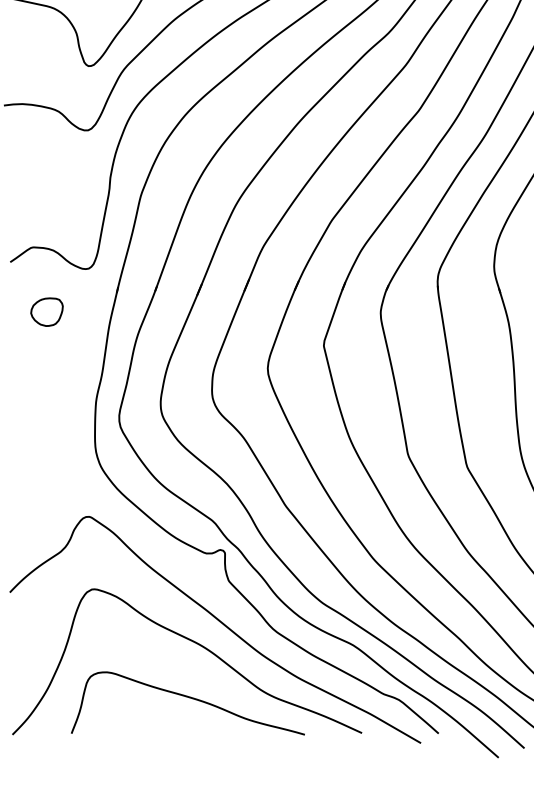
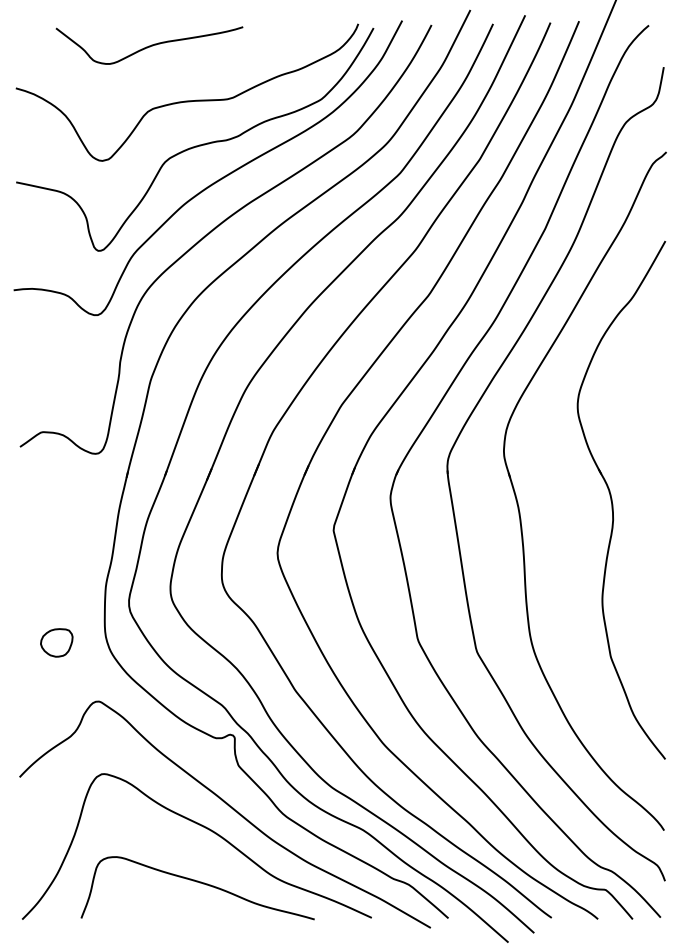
part: (46, 311) -> (56, 642), moved

